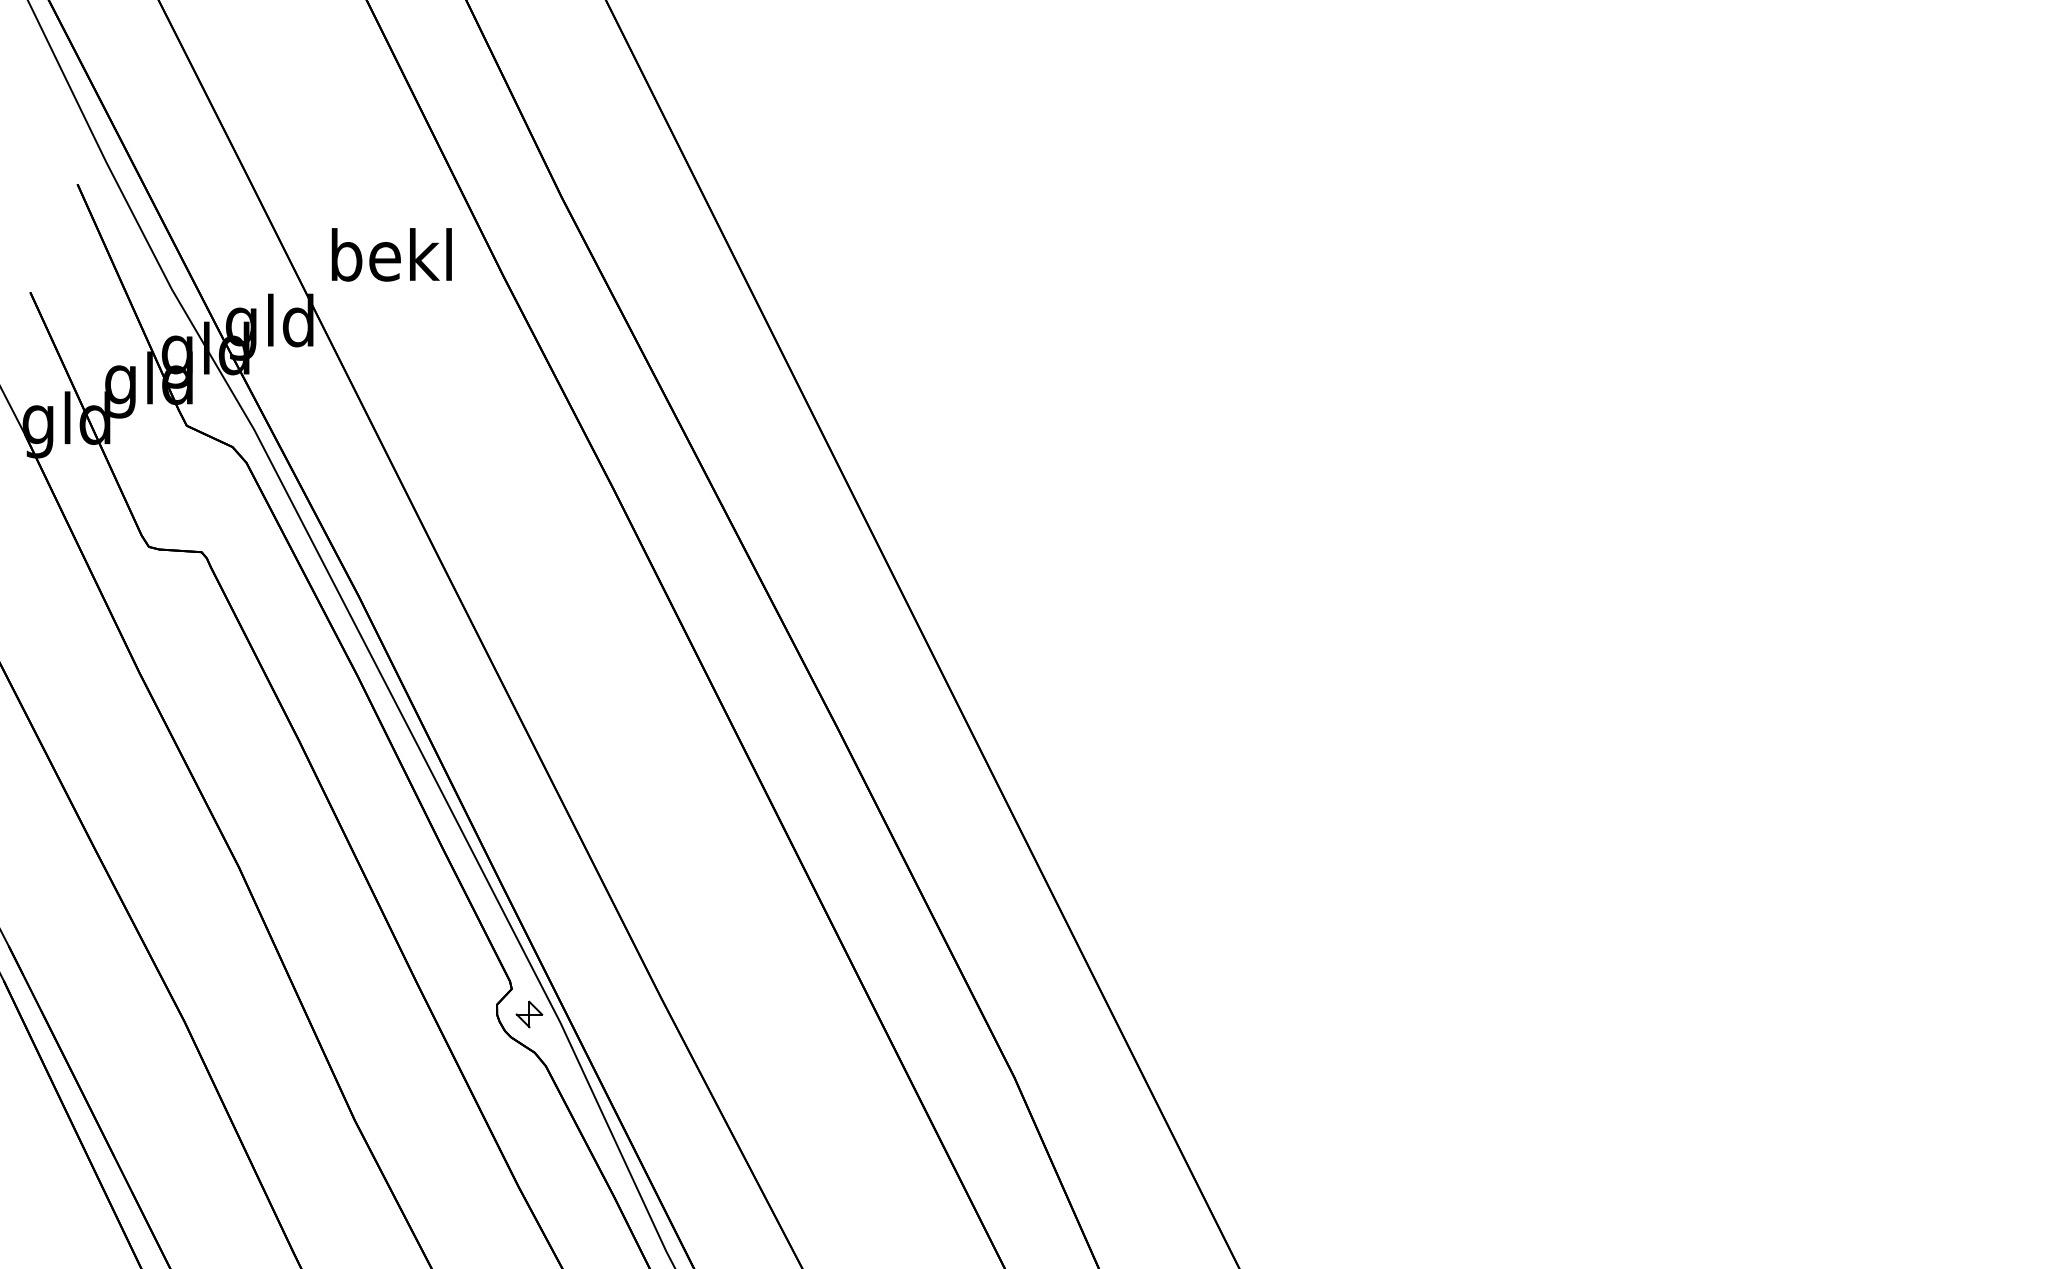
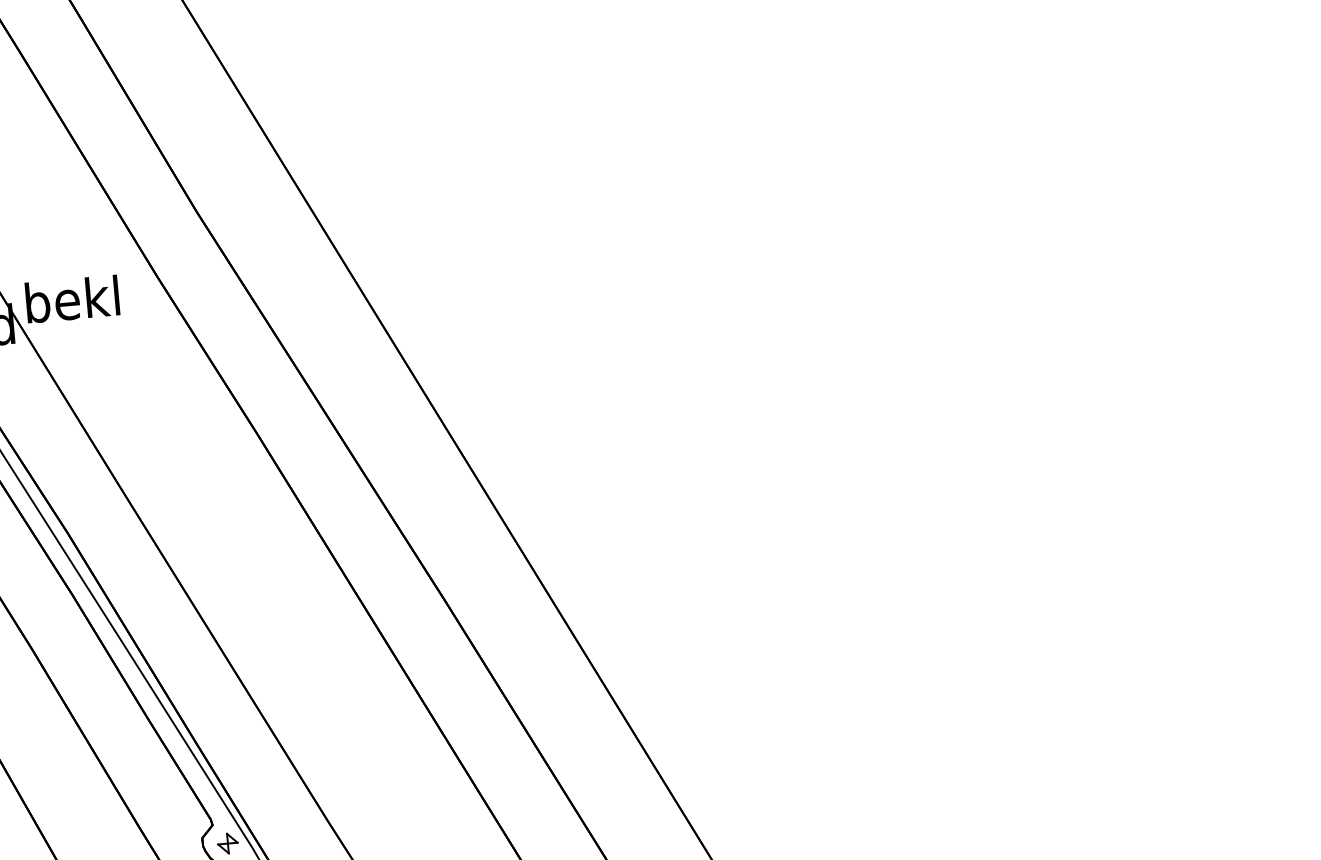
text: (391, 254) -> (72, 299), moved

